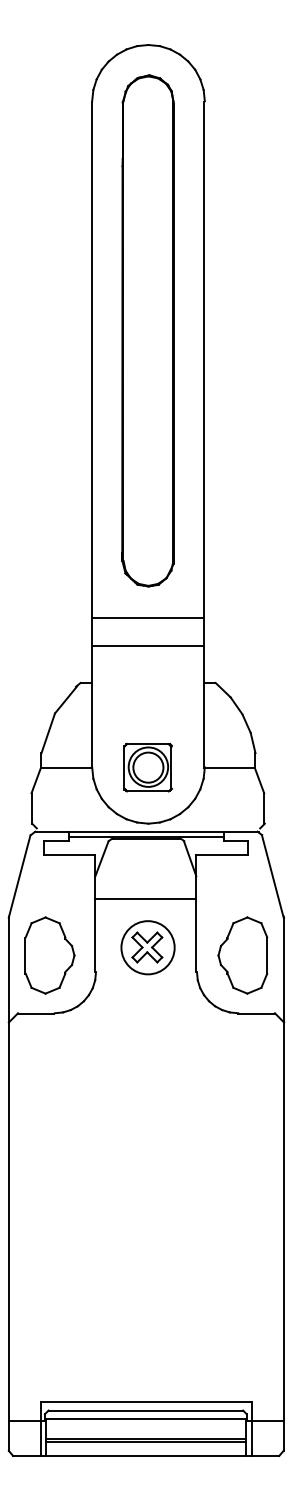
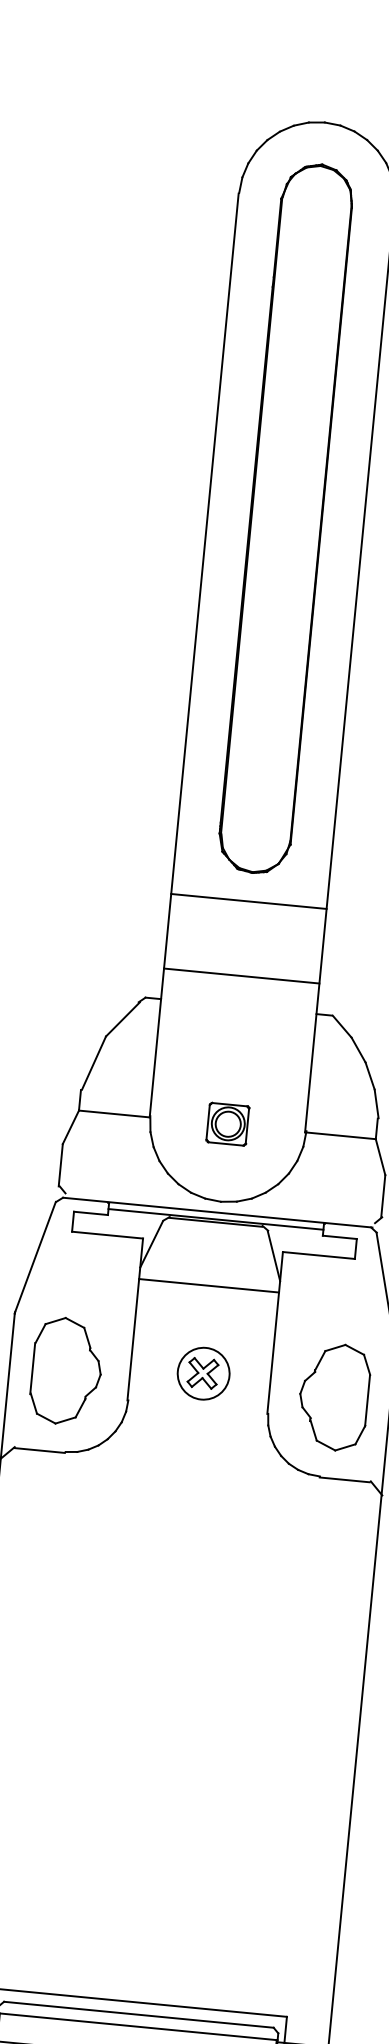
line: (147, 618) -> (248, 901), moved
line: (147, 645) -> (241, 975), moved
part: (148, 767) -> (228, 1123), size x0.6
line: (145, 898) -> (208, 1285), moved
part: (147, 947) -> (202, 1373), size x0.7

